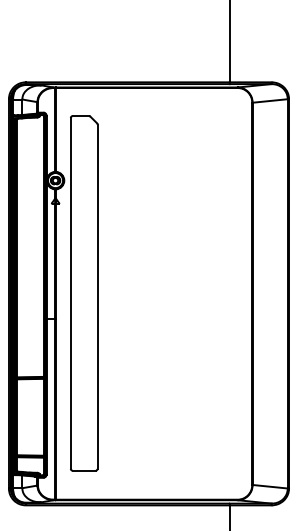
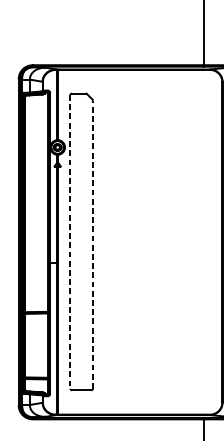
line: (70, 293) -> (70, 241), solid -> dashed
line: (97, 296) -> (92, 244), solid -> dashed

